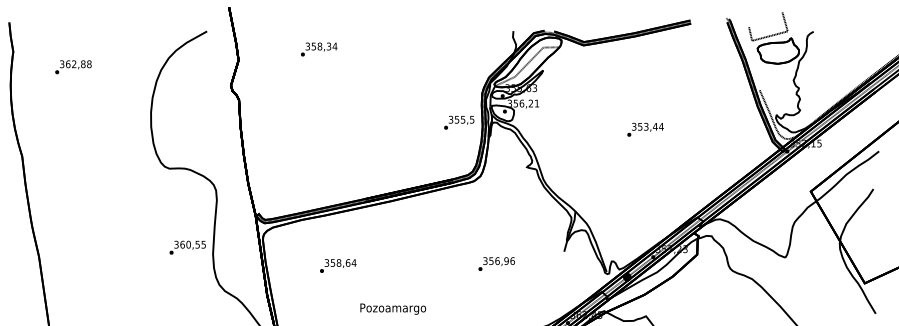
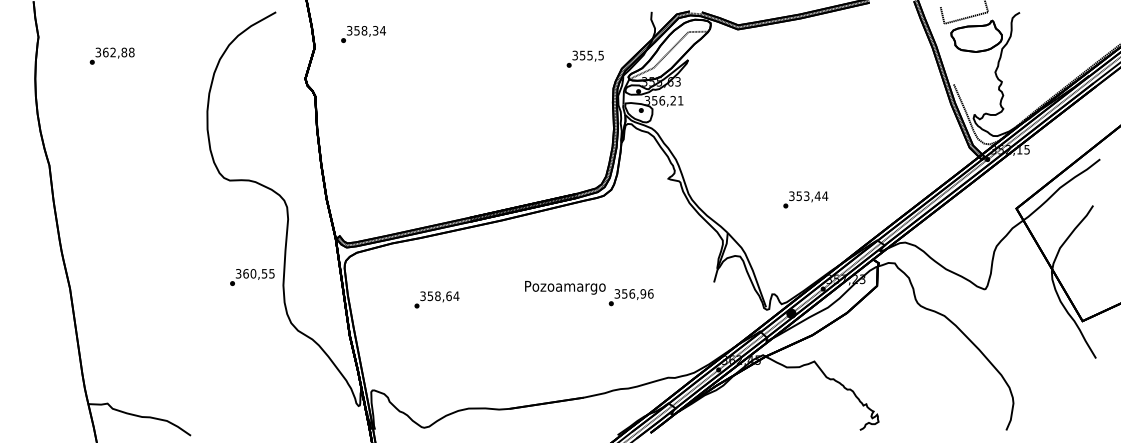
text: (319, 49) -> (363, 34), moved
text: (458, 122) -> (584, 58), moved
text: (645, 129) -> (805, 199), moved
text: (393, 308) -> (565, 287), moved

